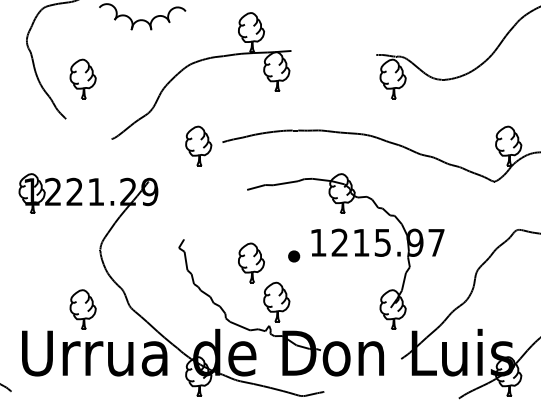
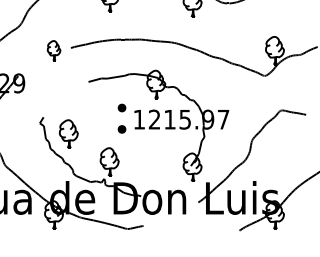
part: (198, 145) -> (53, 50), size x0.7
part: (294, 226) -> (122, 108), added
part: (251, 262) -> (68, 133), moved

